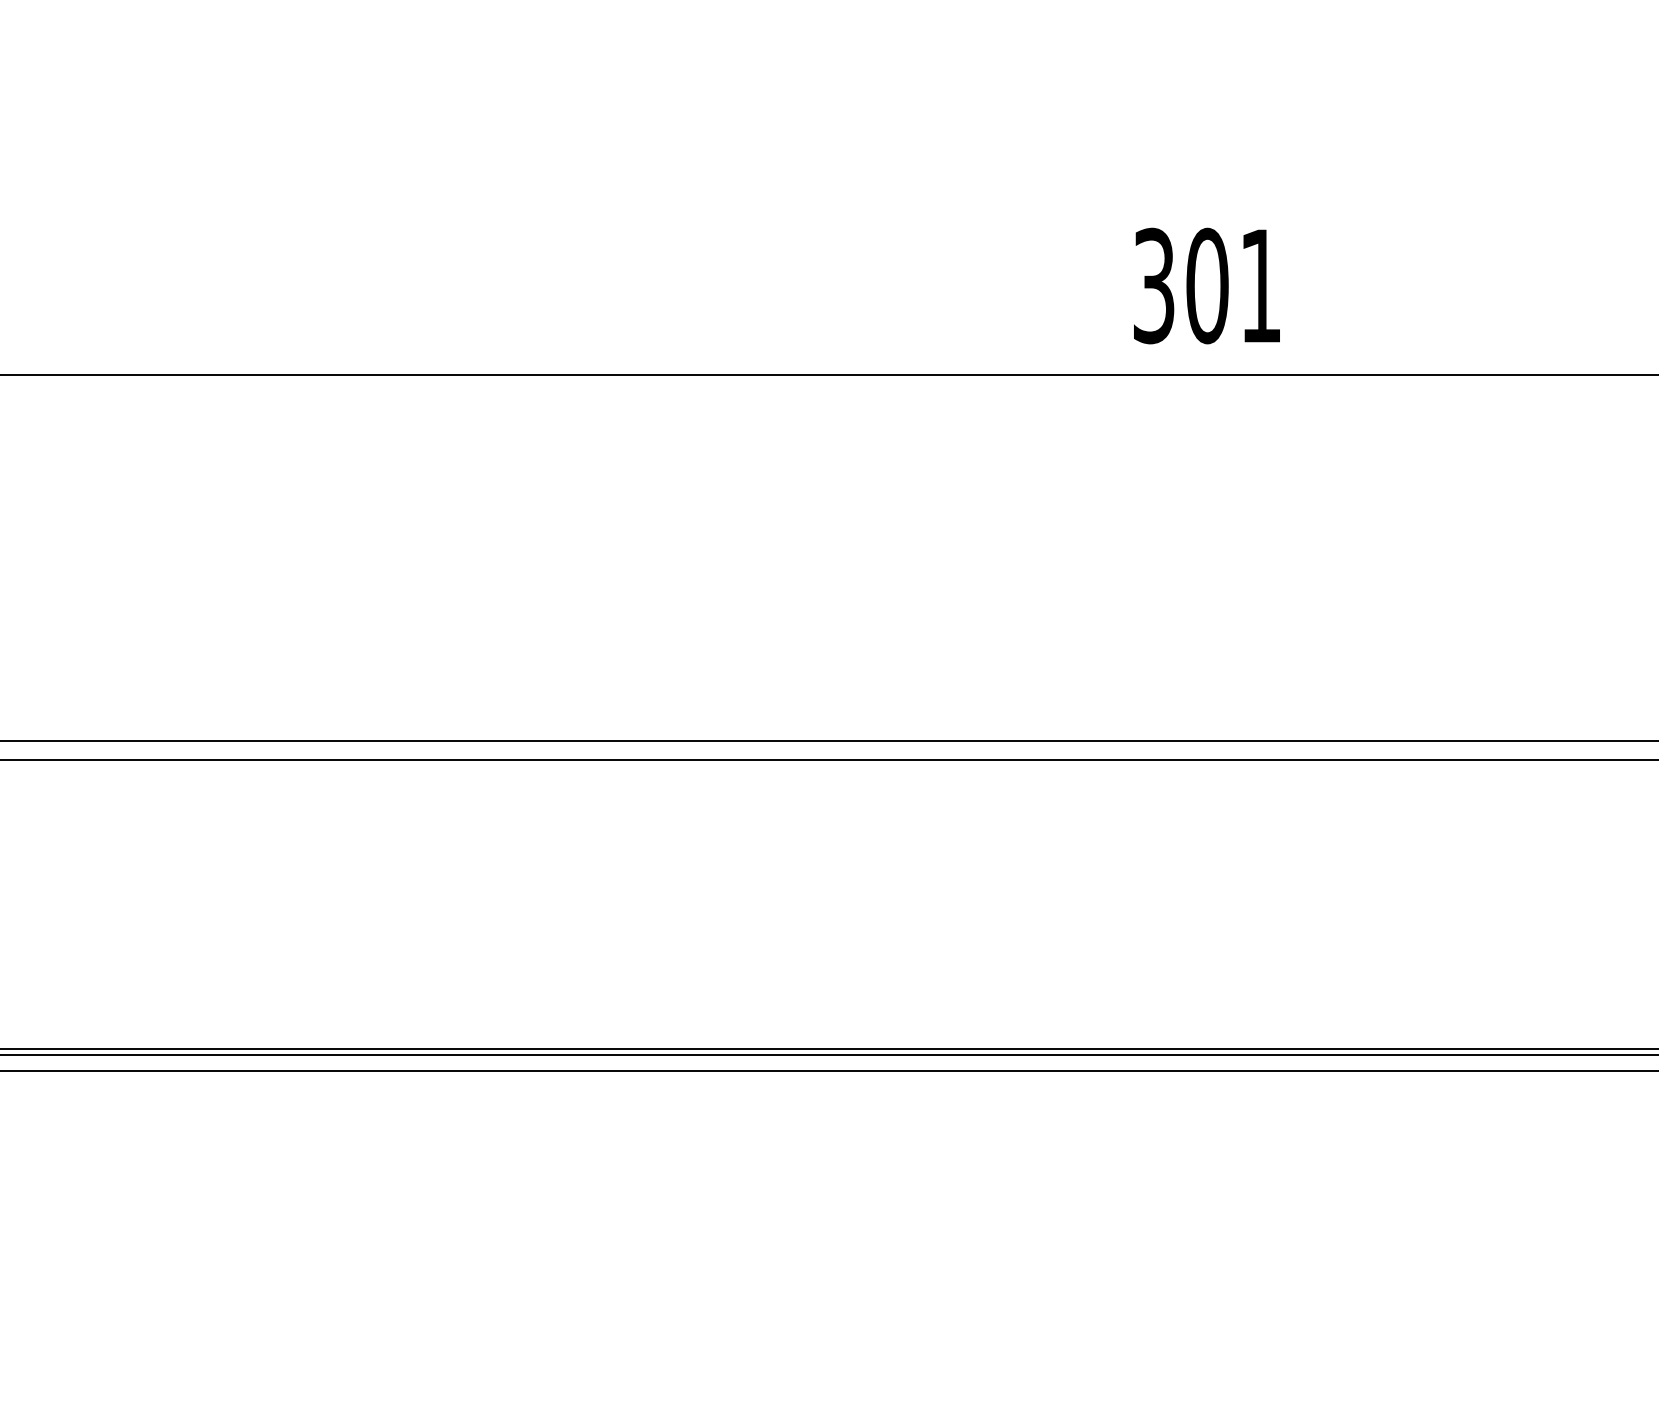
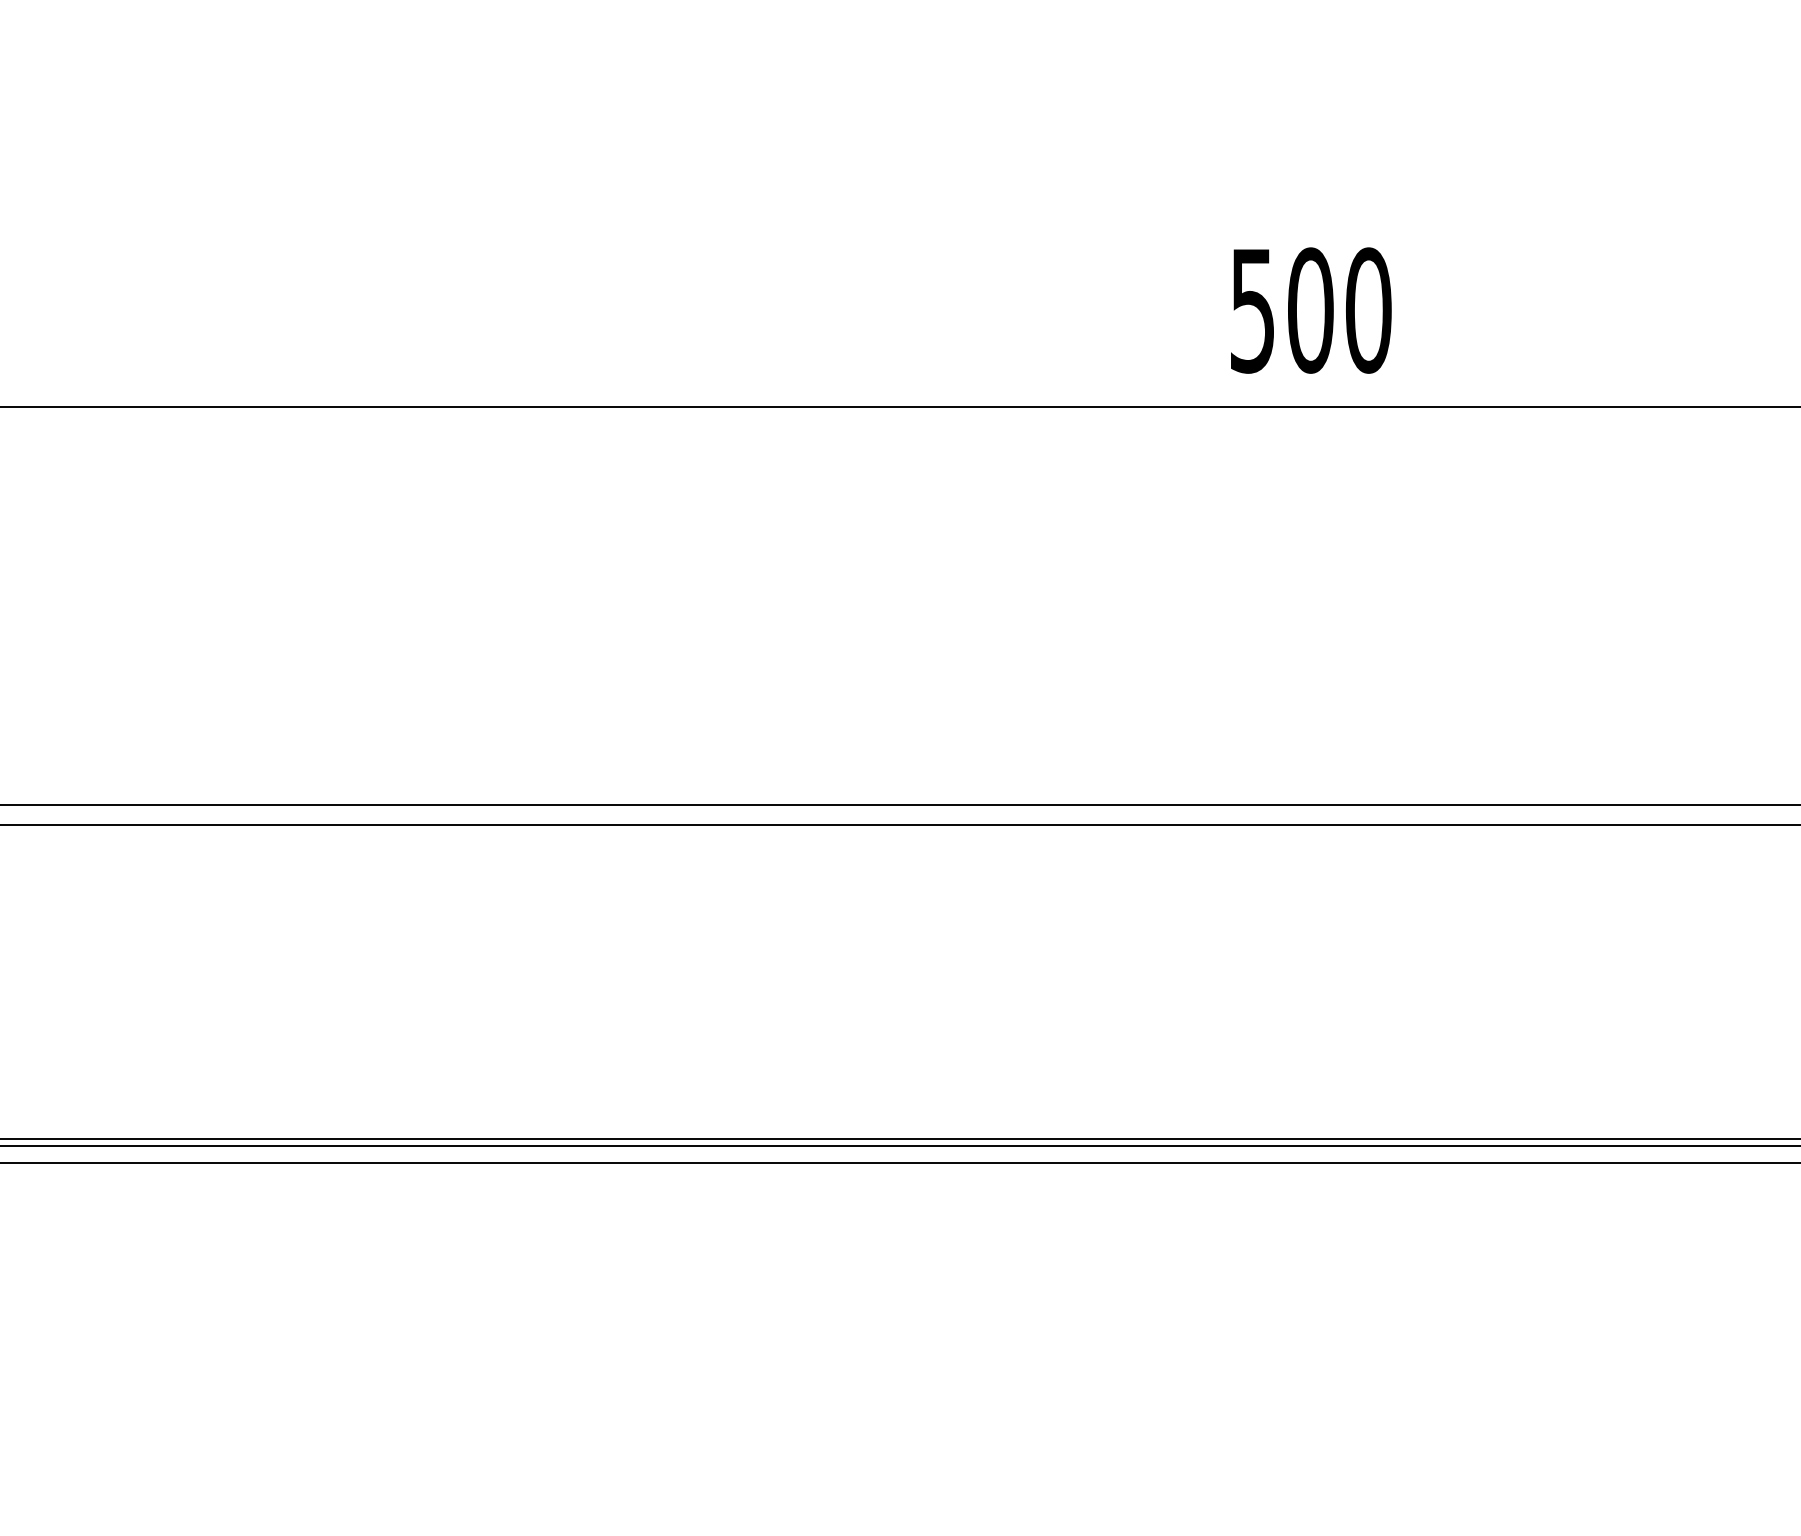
text: (1208, 285) -> (1311, 310), 301 -> 500

